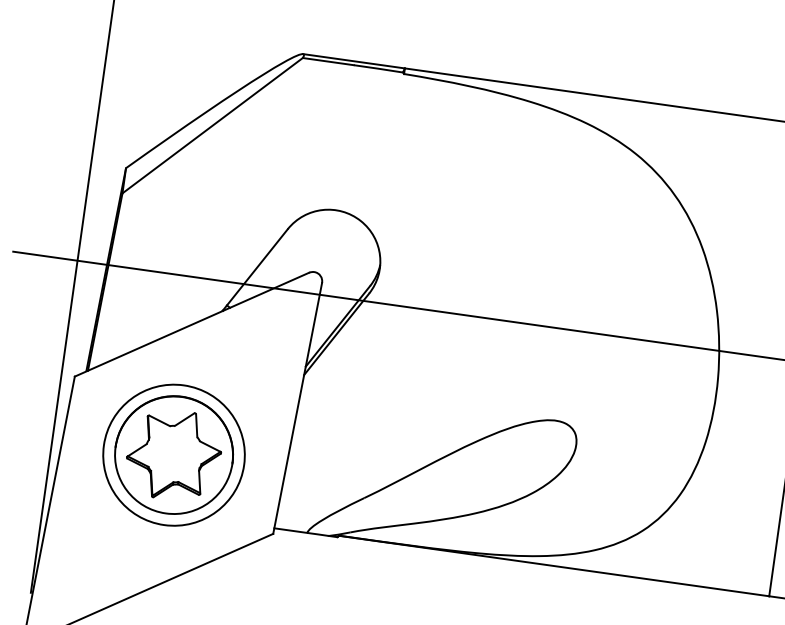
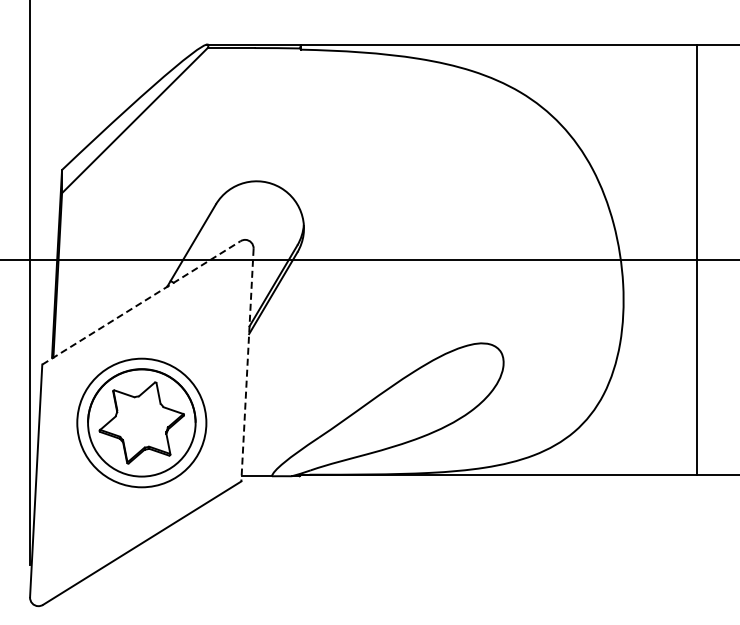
line: (192, 324) -> (141, 302), solid -> dashed
line: (297, 408) -> (247, 365), solid -> dashed

